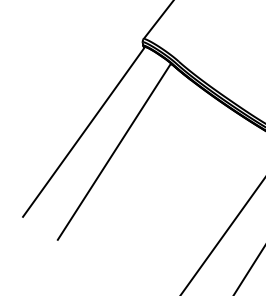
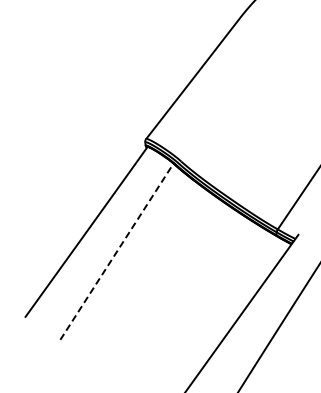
line: (114, 151) -> (117, 251), solid -> dashed

